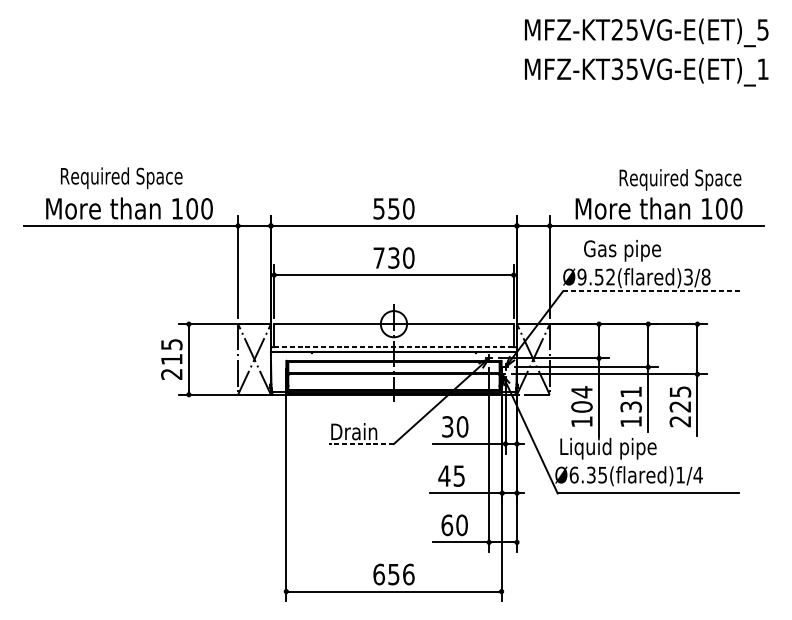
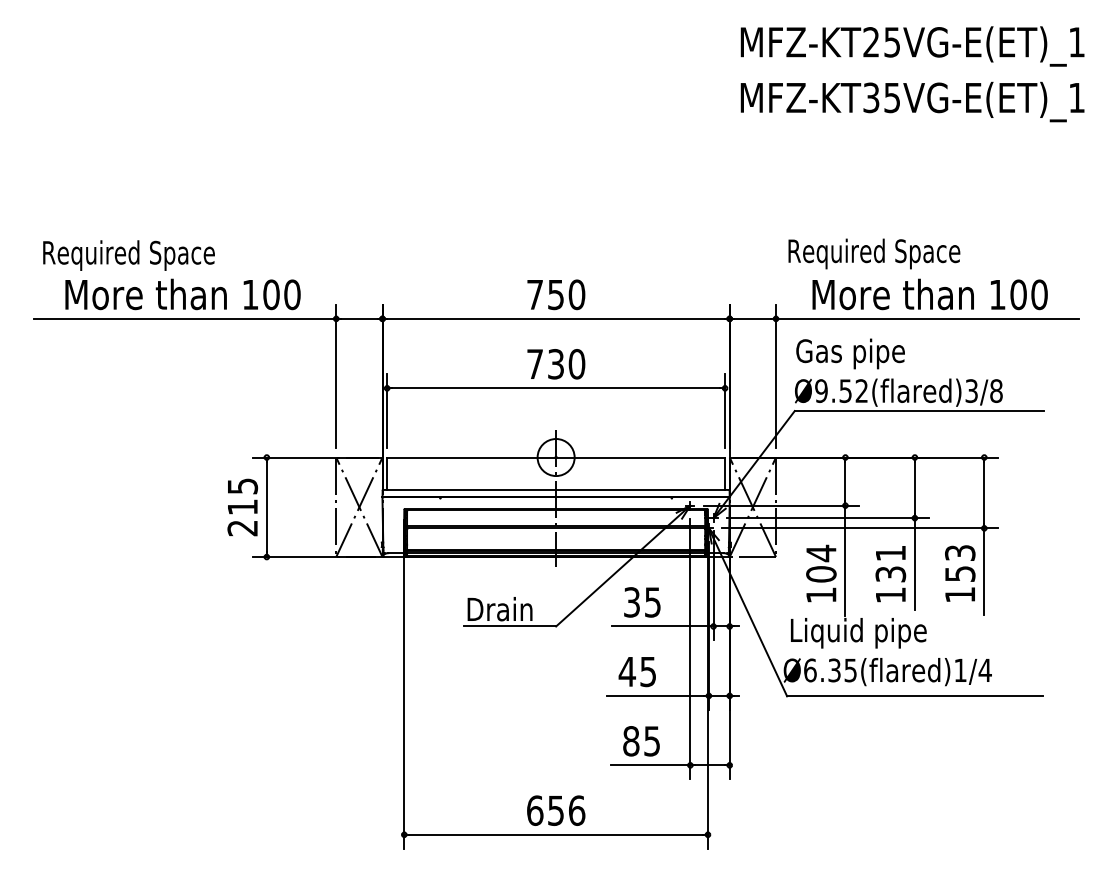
text: (762, 30) -> (1076, 42), MFZ-KT25VG-E(ET)_5 -> MFZ-KT25VG-E(ET)_1
text: (121, 178) -> (128, 255), moved
text: (680, 179) -> (874, 253), moved
text: (378, 209) -> (534, 295), 550 -> 750
text: (622, 250) -> (850, 353), moved
line: (651, 291) -> (919, 411), dashed -> solid
line: (394, 346) -> (556, 489), dashed -> solid
text: (680, 406) -> (960, 573), 225 -> 153
text: (462, 426) -> (652, 602), 30 -> 35
line: (360, 443) -> (509, 626), dashed -> solid
text: (454, 525) -> (641, 741), 60 -> 85

